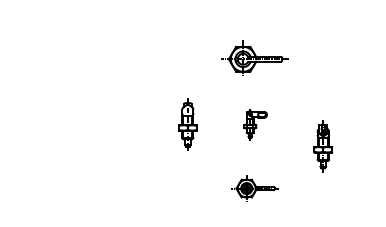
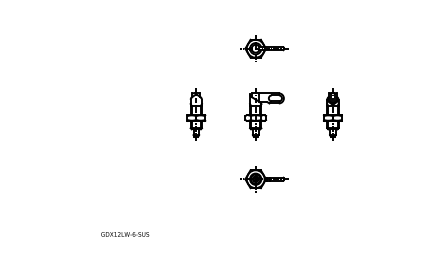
part: (255, 58) -> (264, 48), size x0.71
part: (255, 124) -> (264, 114), size x1.67
part: (322, 146) -> (332, 114), moved

